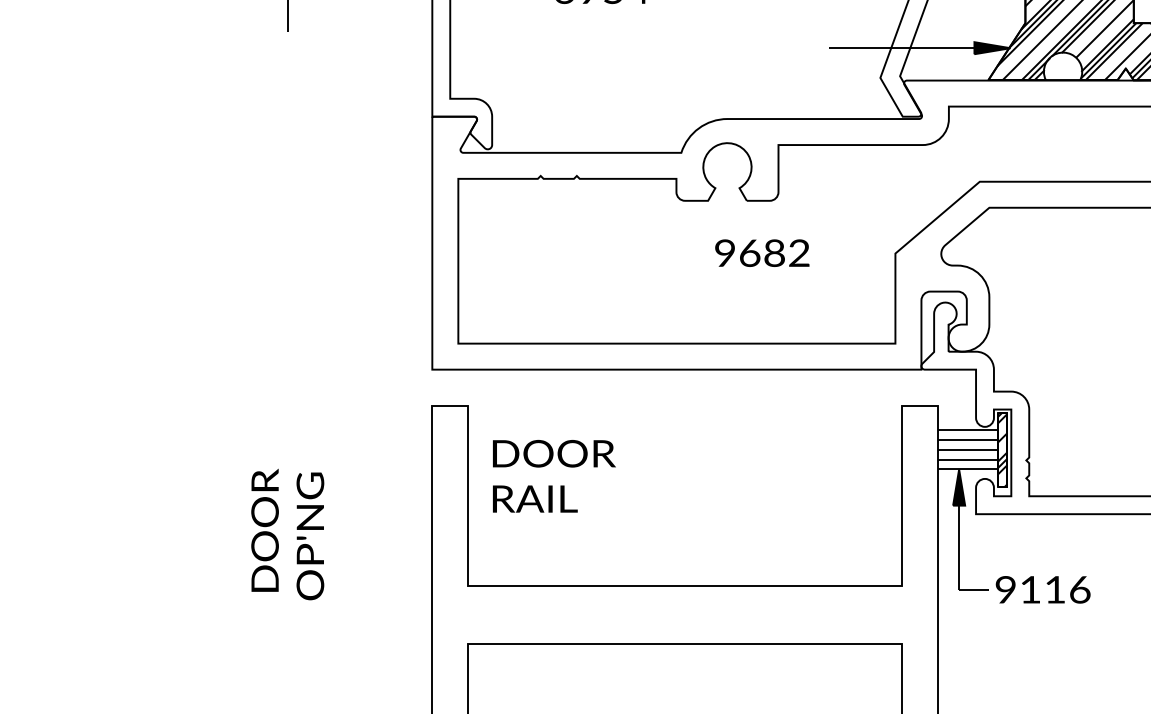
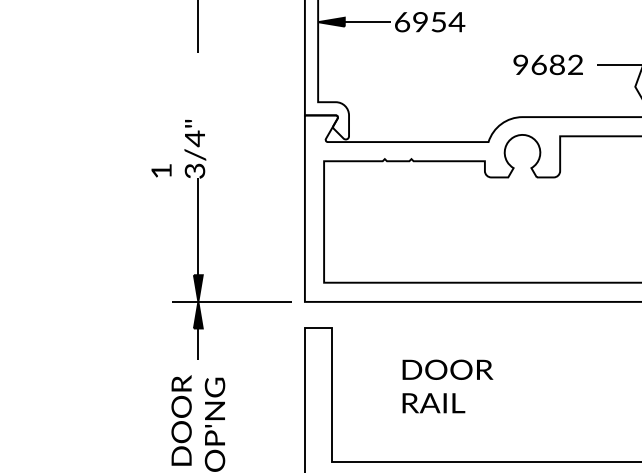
text: (762, 252) -> (548, 64), moved
part: (288, 285) -> (198, 239), added
text: (554, 476) -> (448, 386), moved

